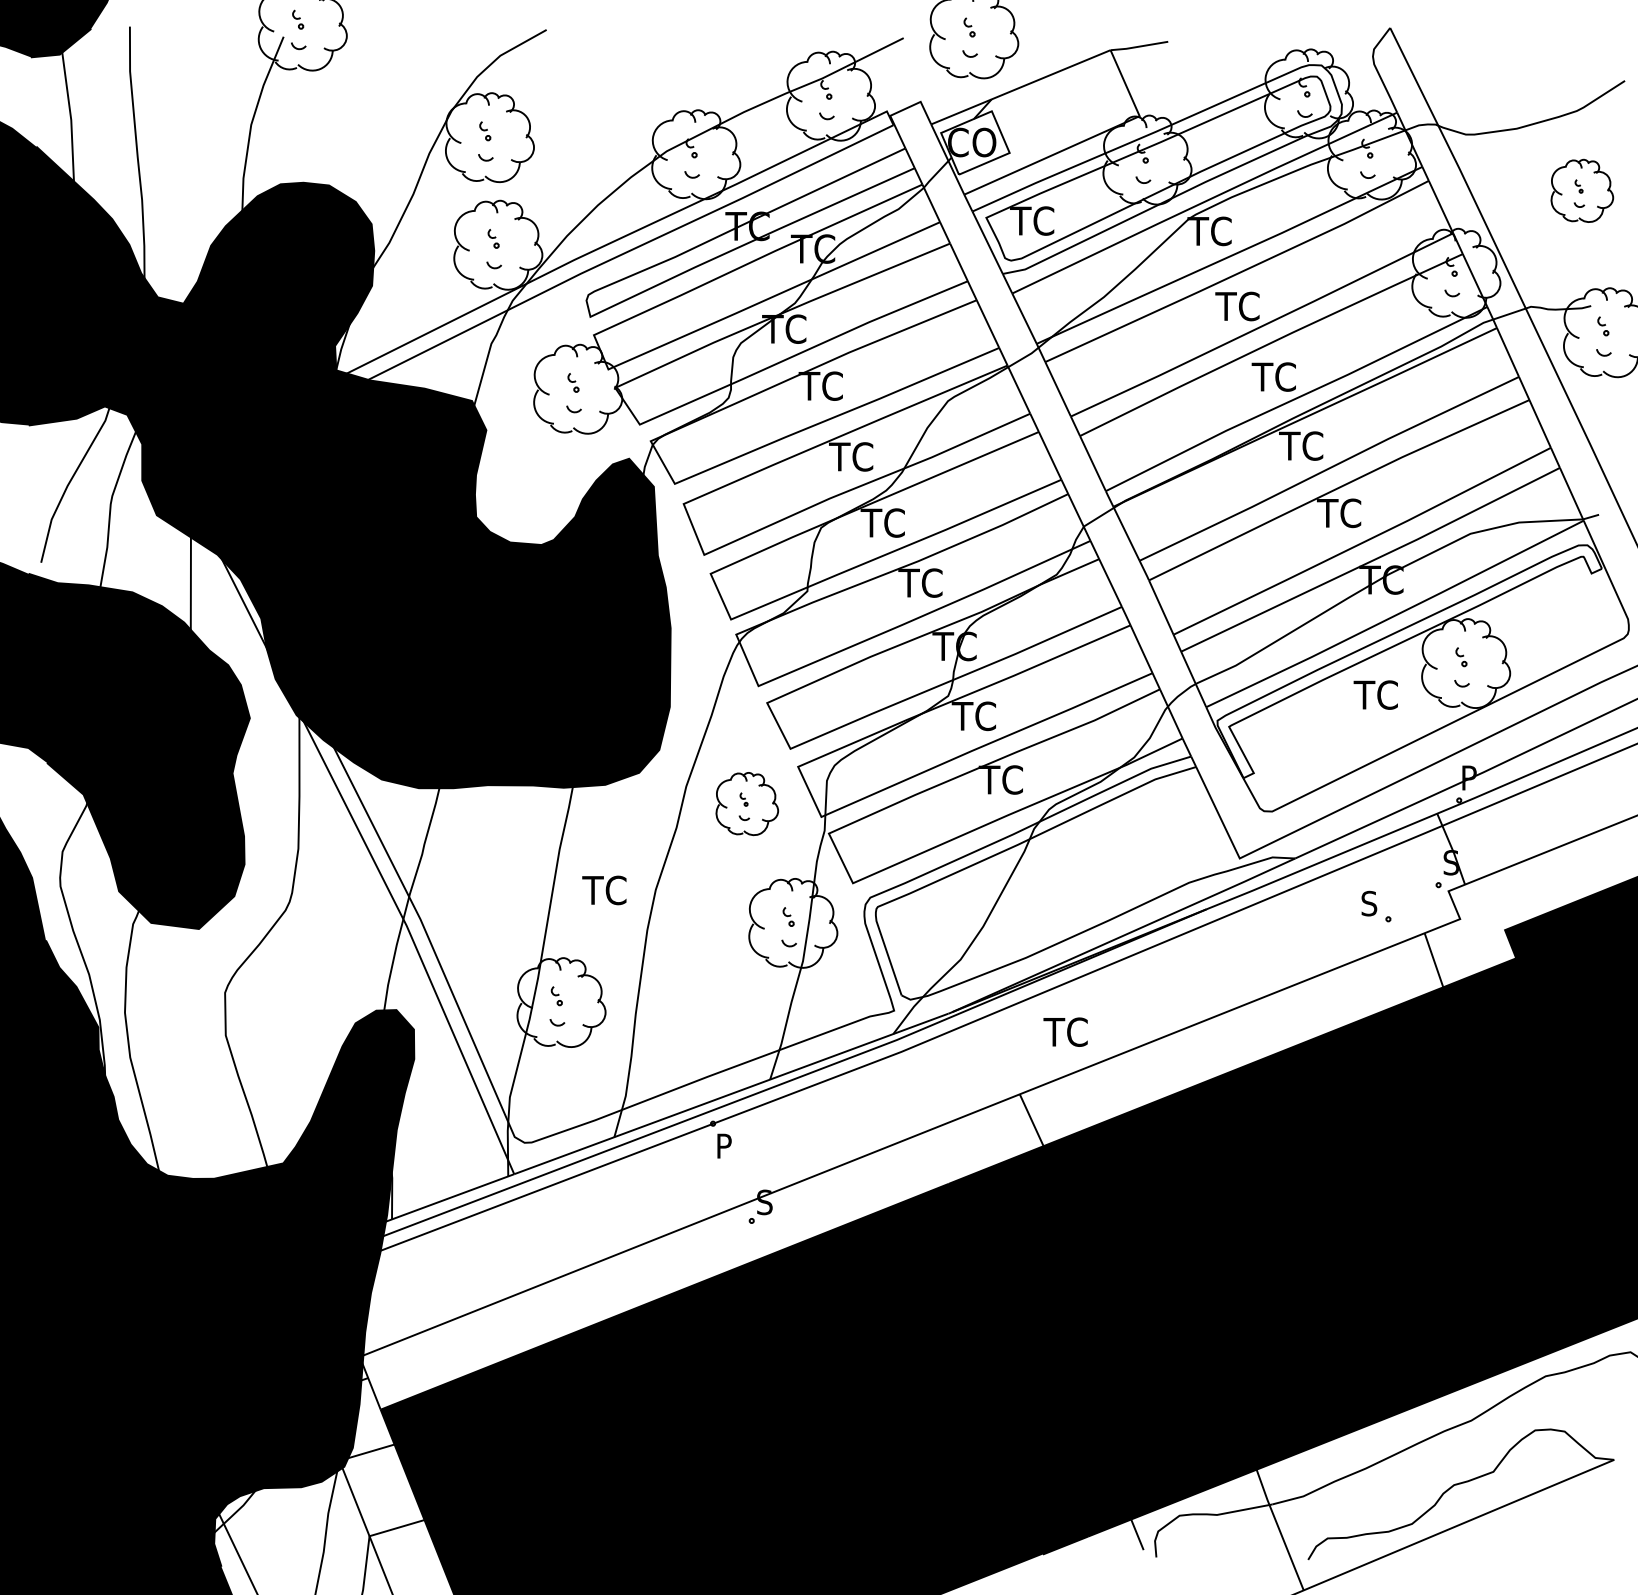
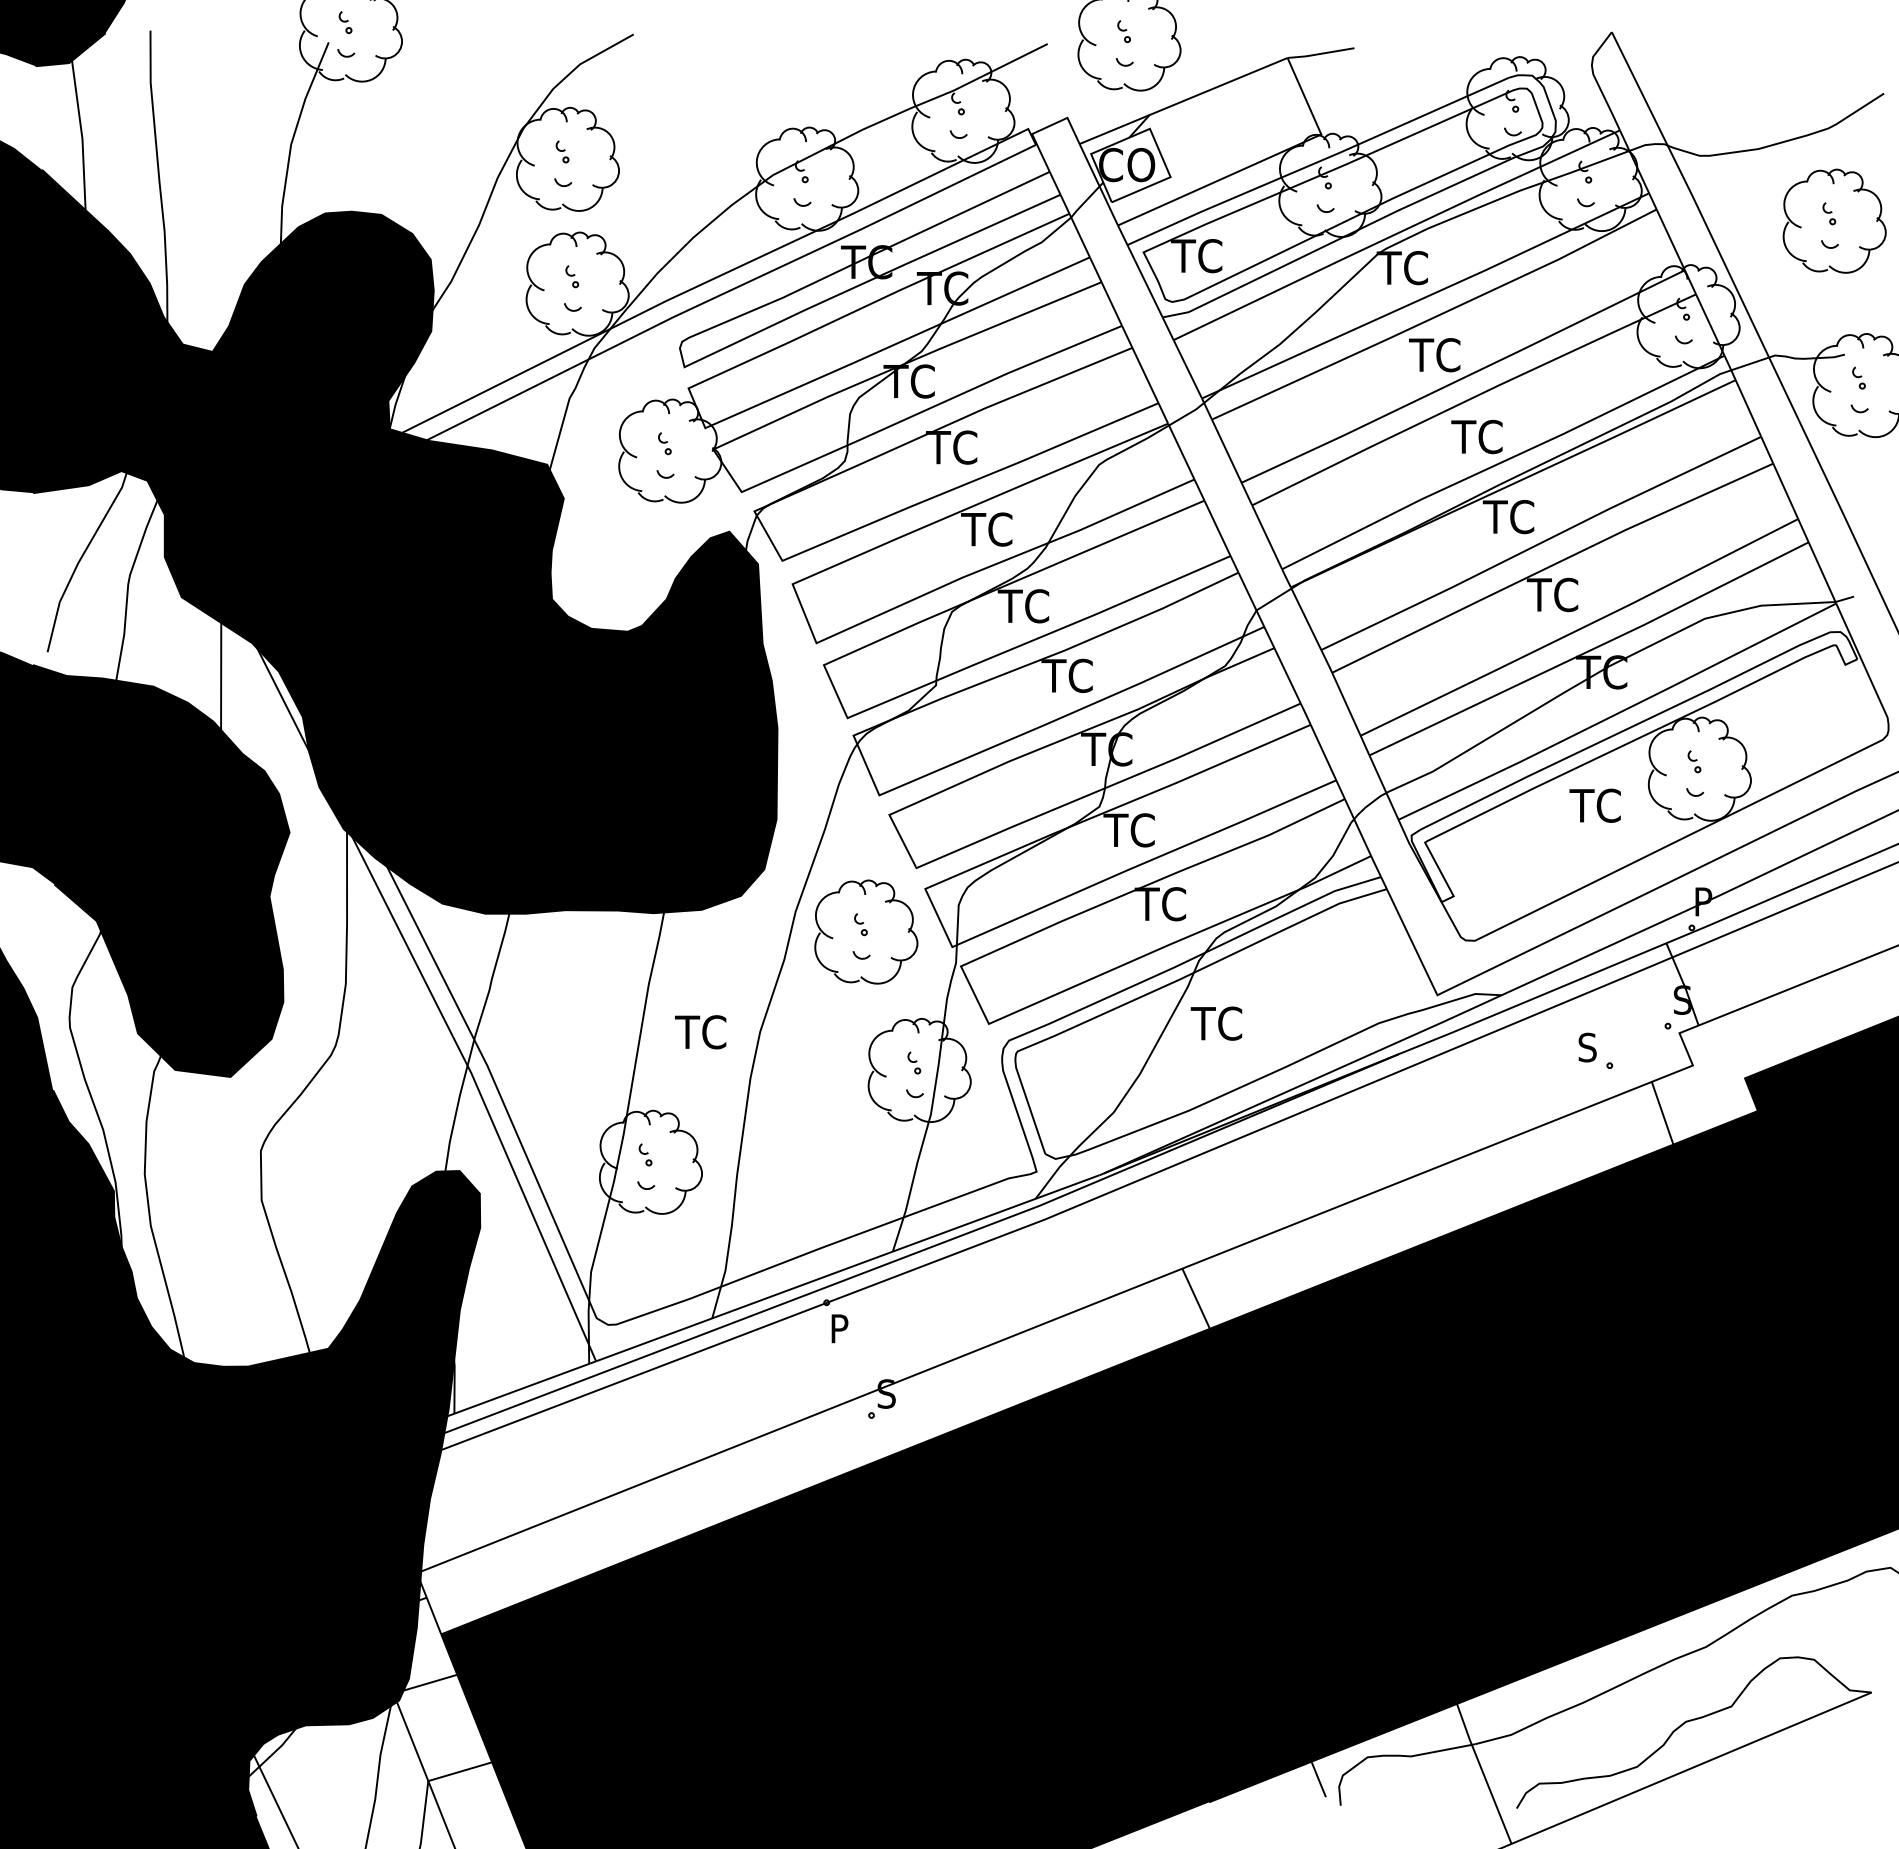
part: (1582, 190) -> (1834, 220), size x1.43
part: (747, 803) -> (866, 931), size x1.43
text: (1065, 1032) -> (1216, 1023), moved

